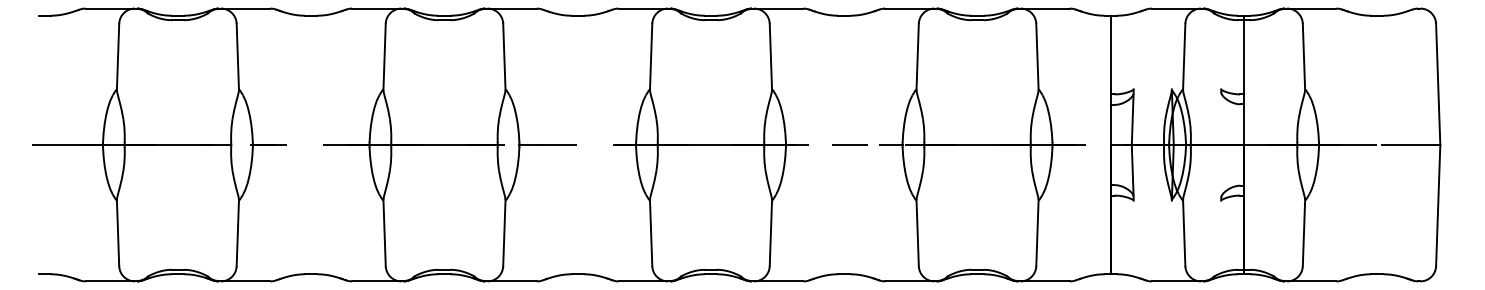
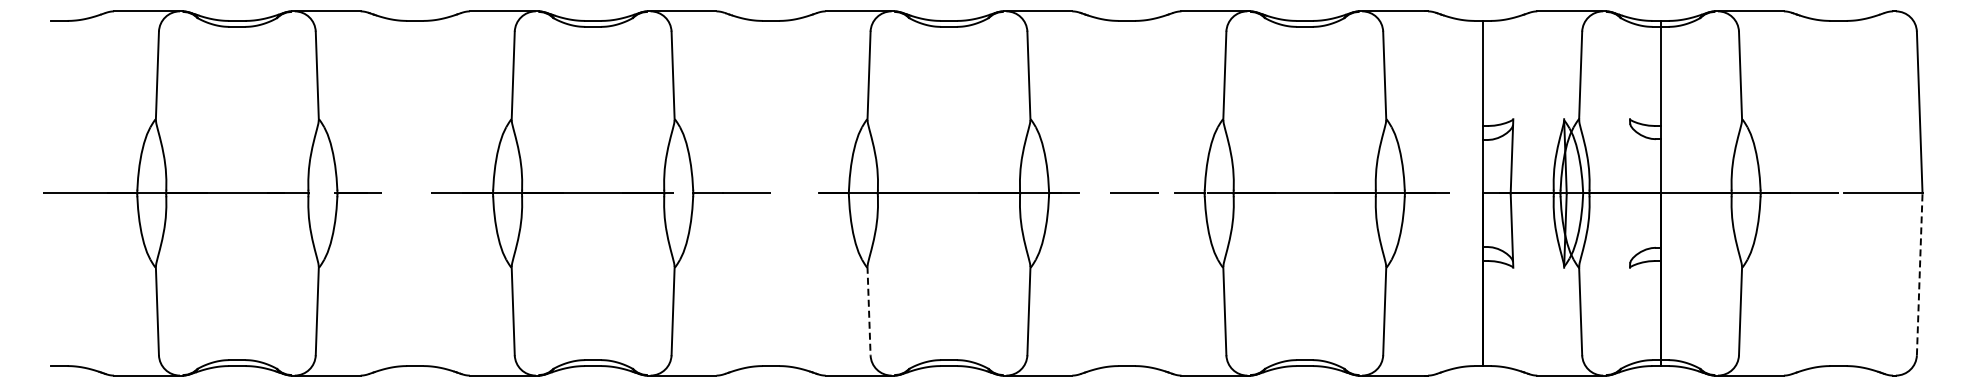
line: (1438, 205) -> (1919, 274), solid -> dashed
line: (651, 233) -> (869, 311), solid -> dashed

